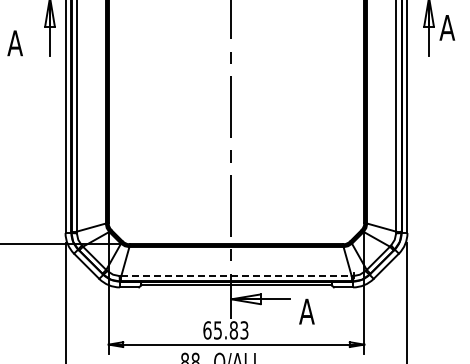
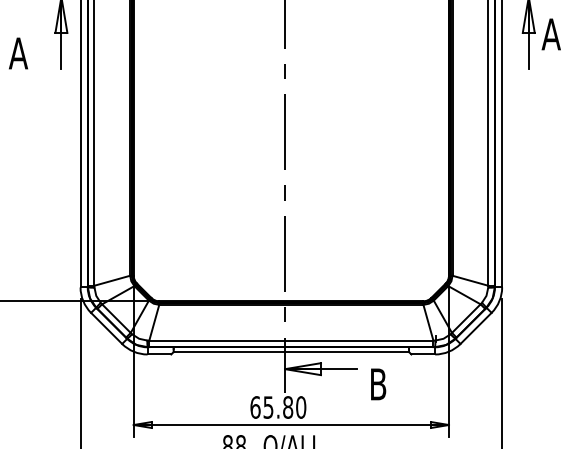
line: (237, 276) -> (292, 341), dashed -> solid
text: (306, 311) -> (377, 384), A -> B
text: (244, 330) -> (301, 407), 65.83 -> 65.80

